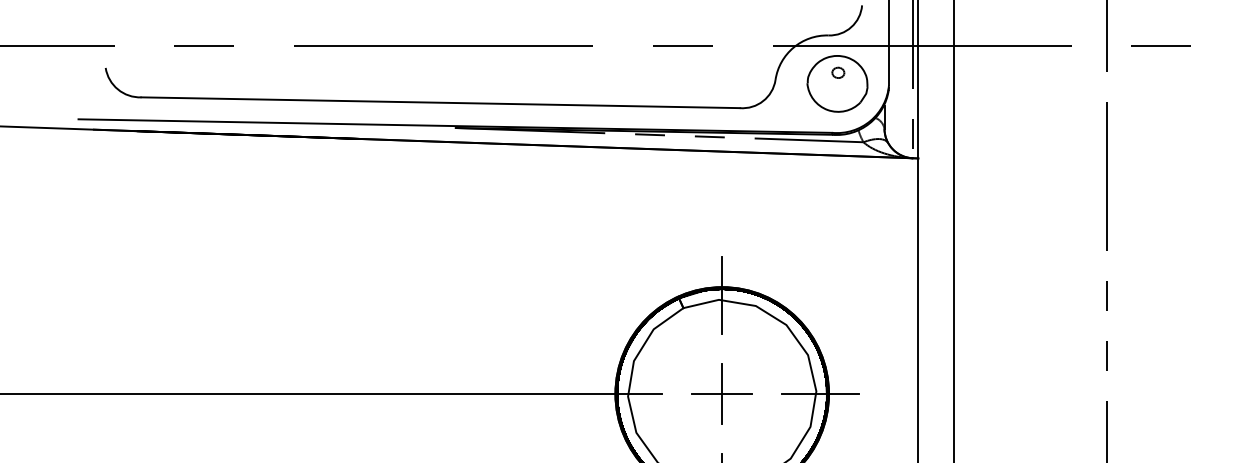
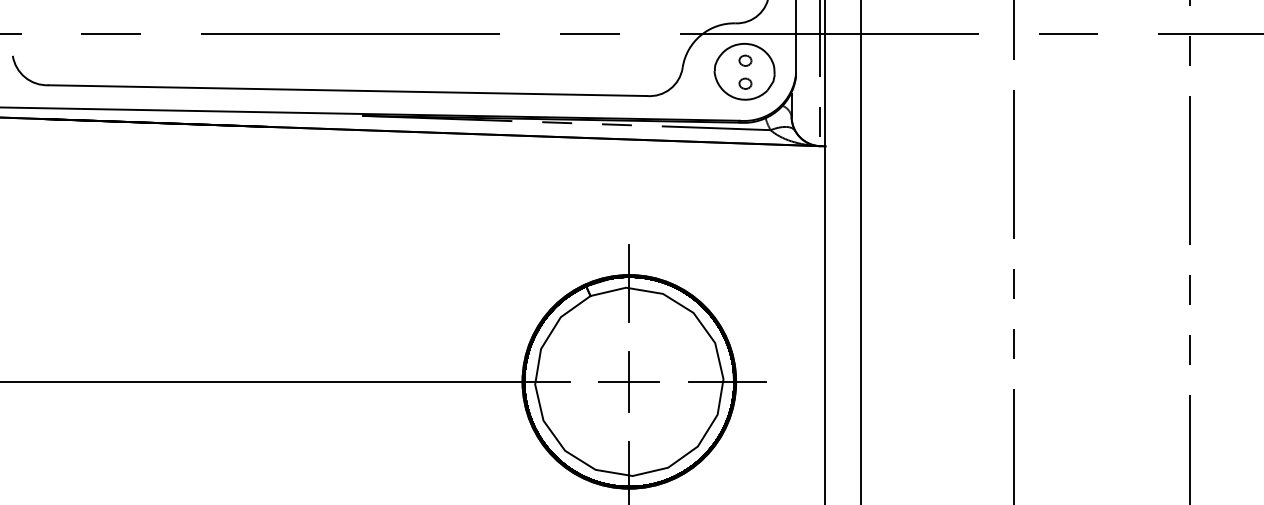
part: (838, 95) -> (745, 83), added

